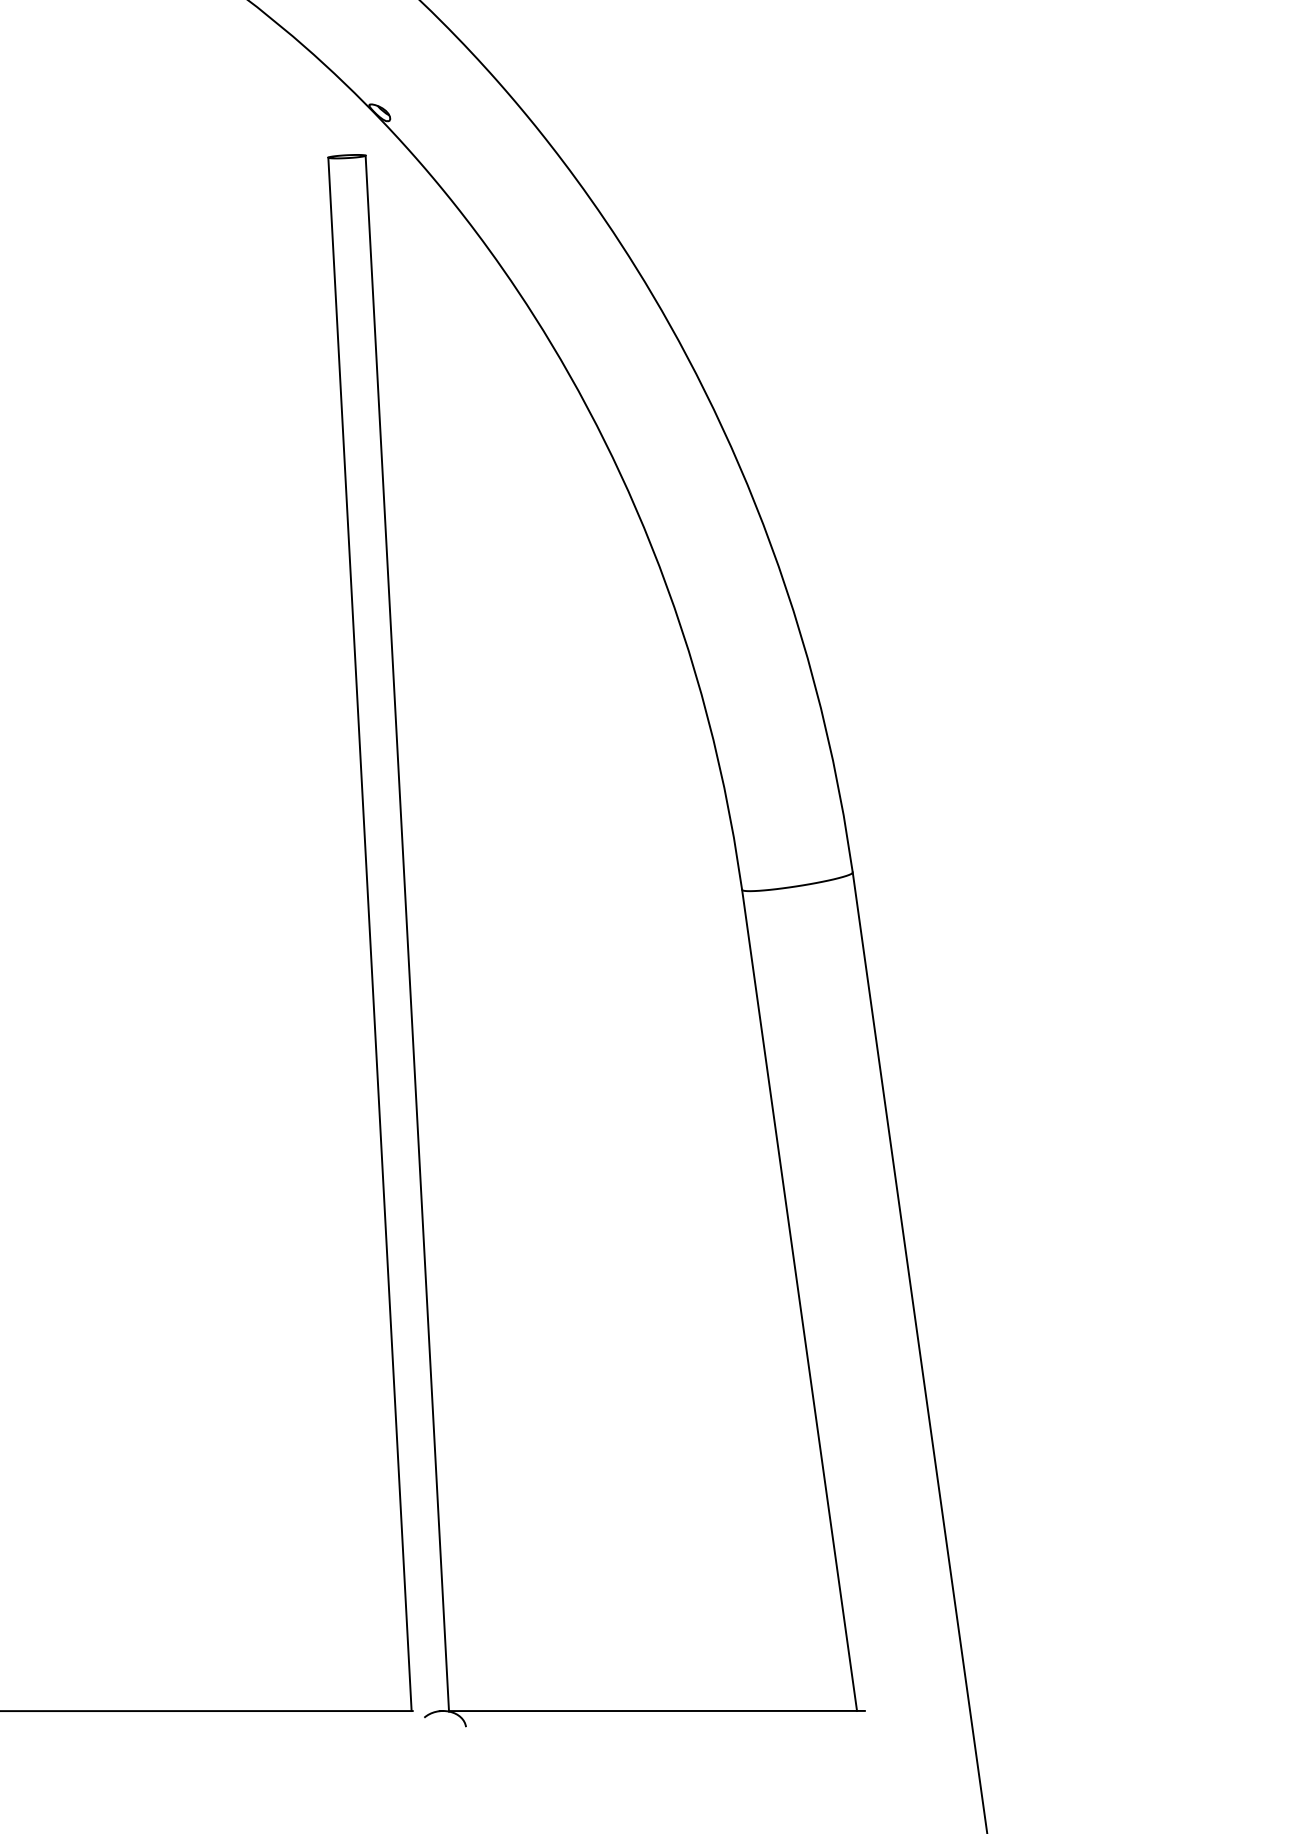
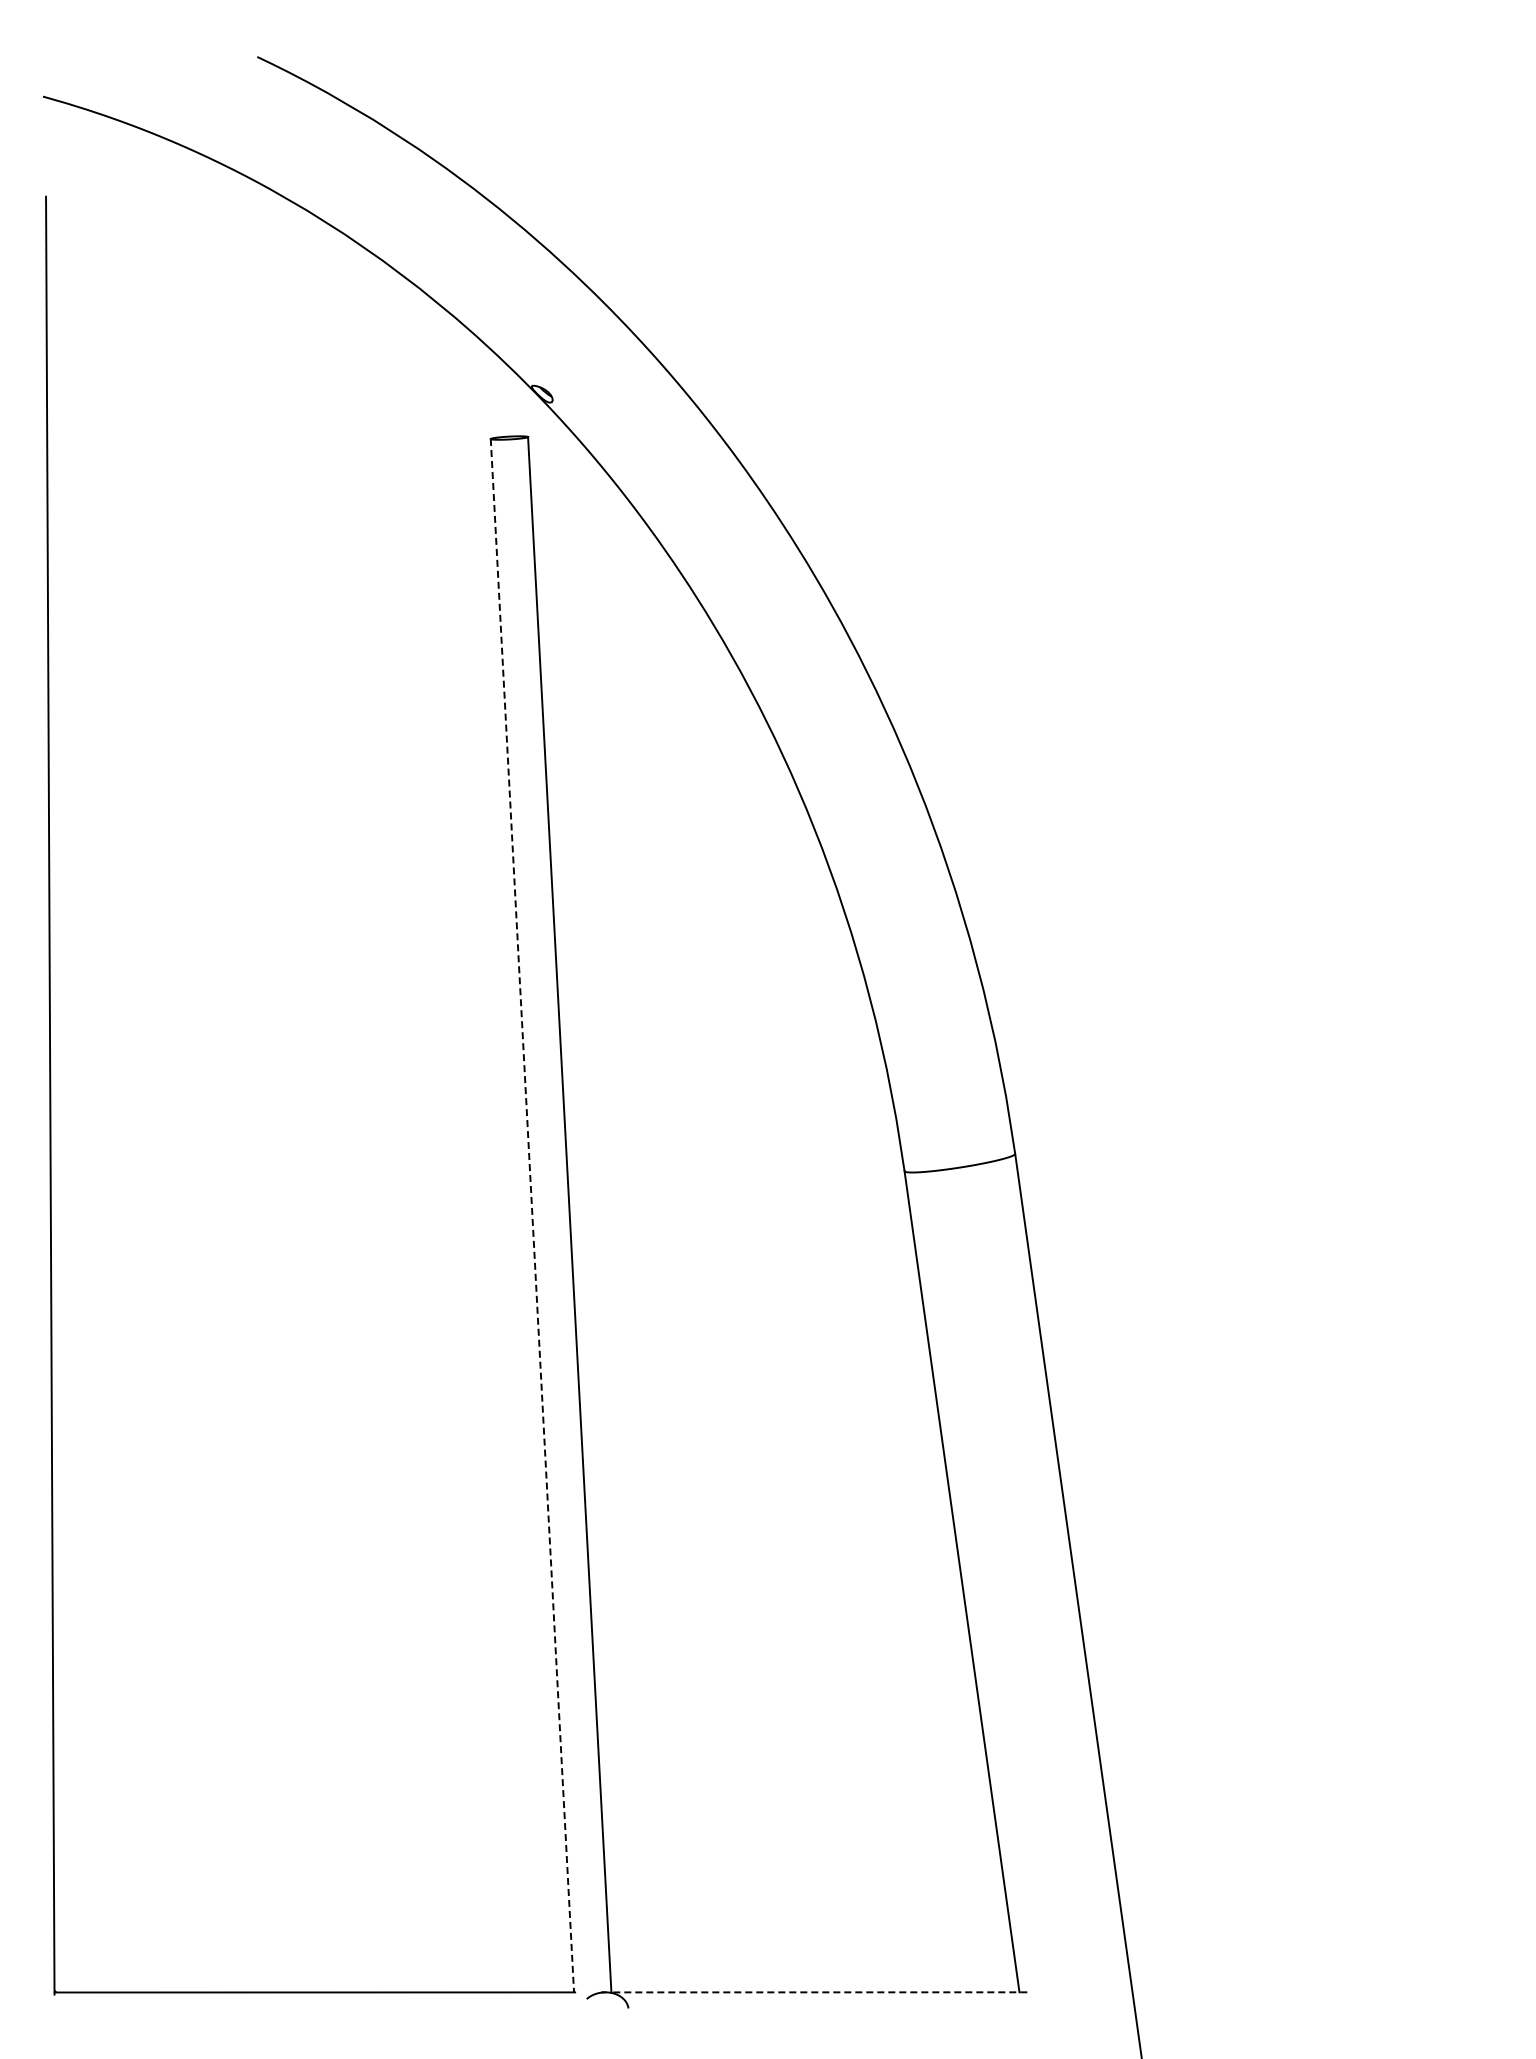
line: (370, 934) -> (532, 1215), solid -> dashed
line: (657, 1711) -> (819, 1992), solid -> dashed

